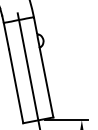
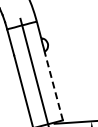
line: (46, 82) -> (53, 85), solid -> dashed

